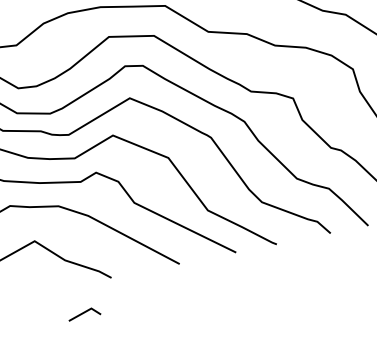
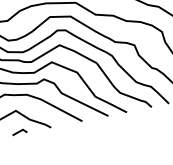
line: (83, 314) -> (19, 132), moved

